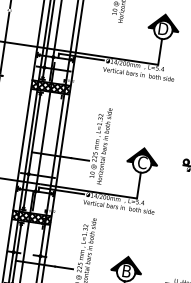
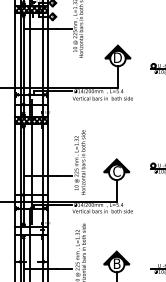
hatch: (31, 217) -> (31, 230), removed

